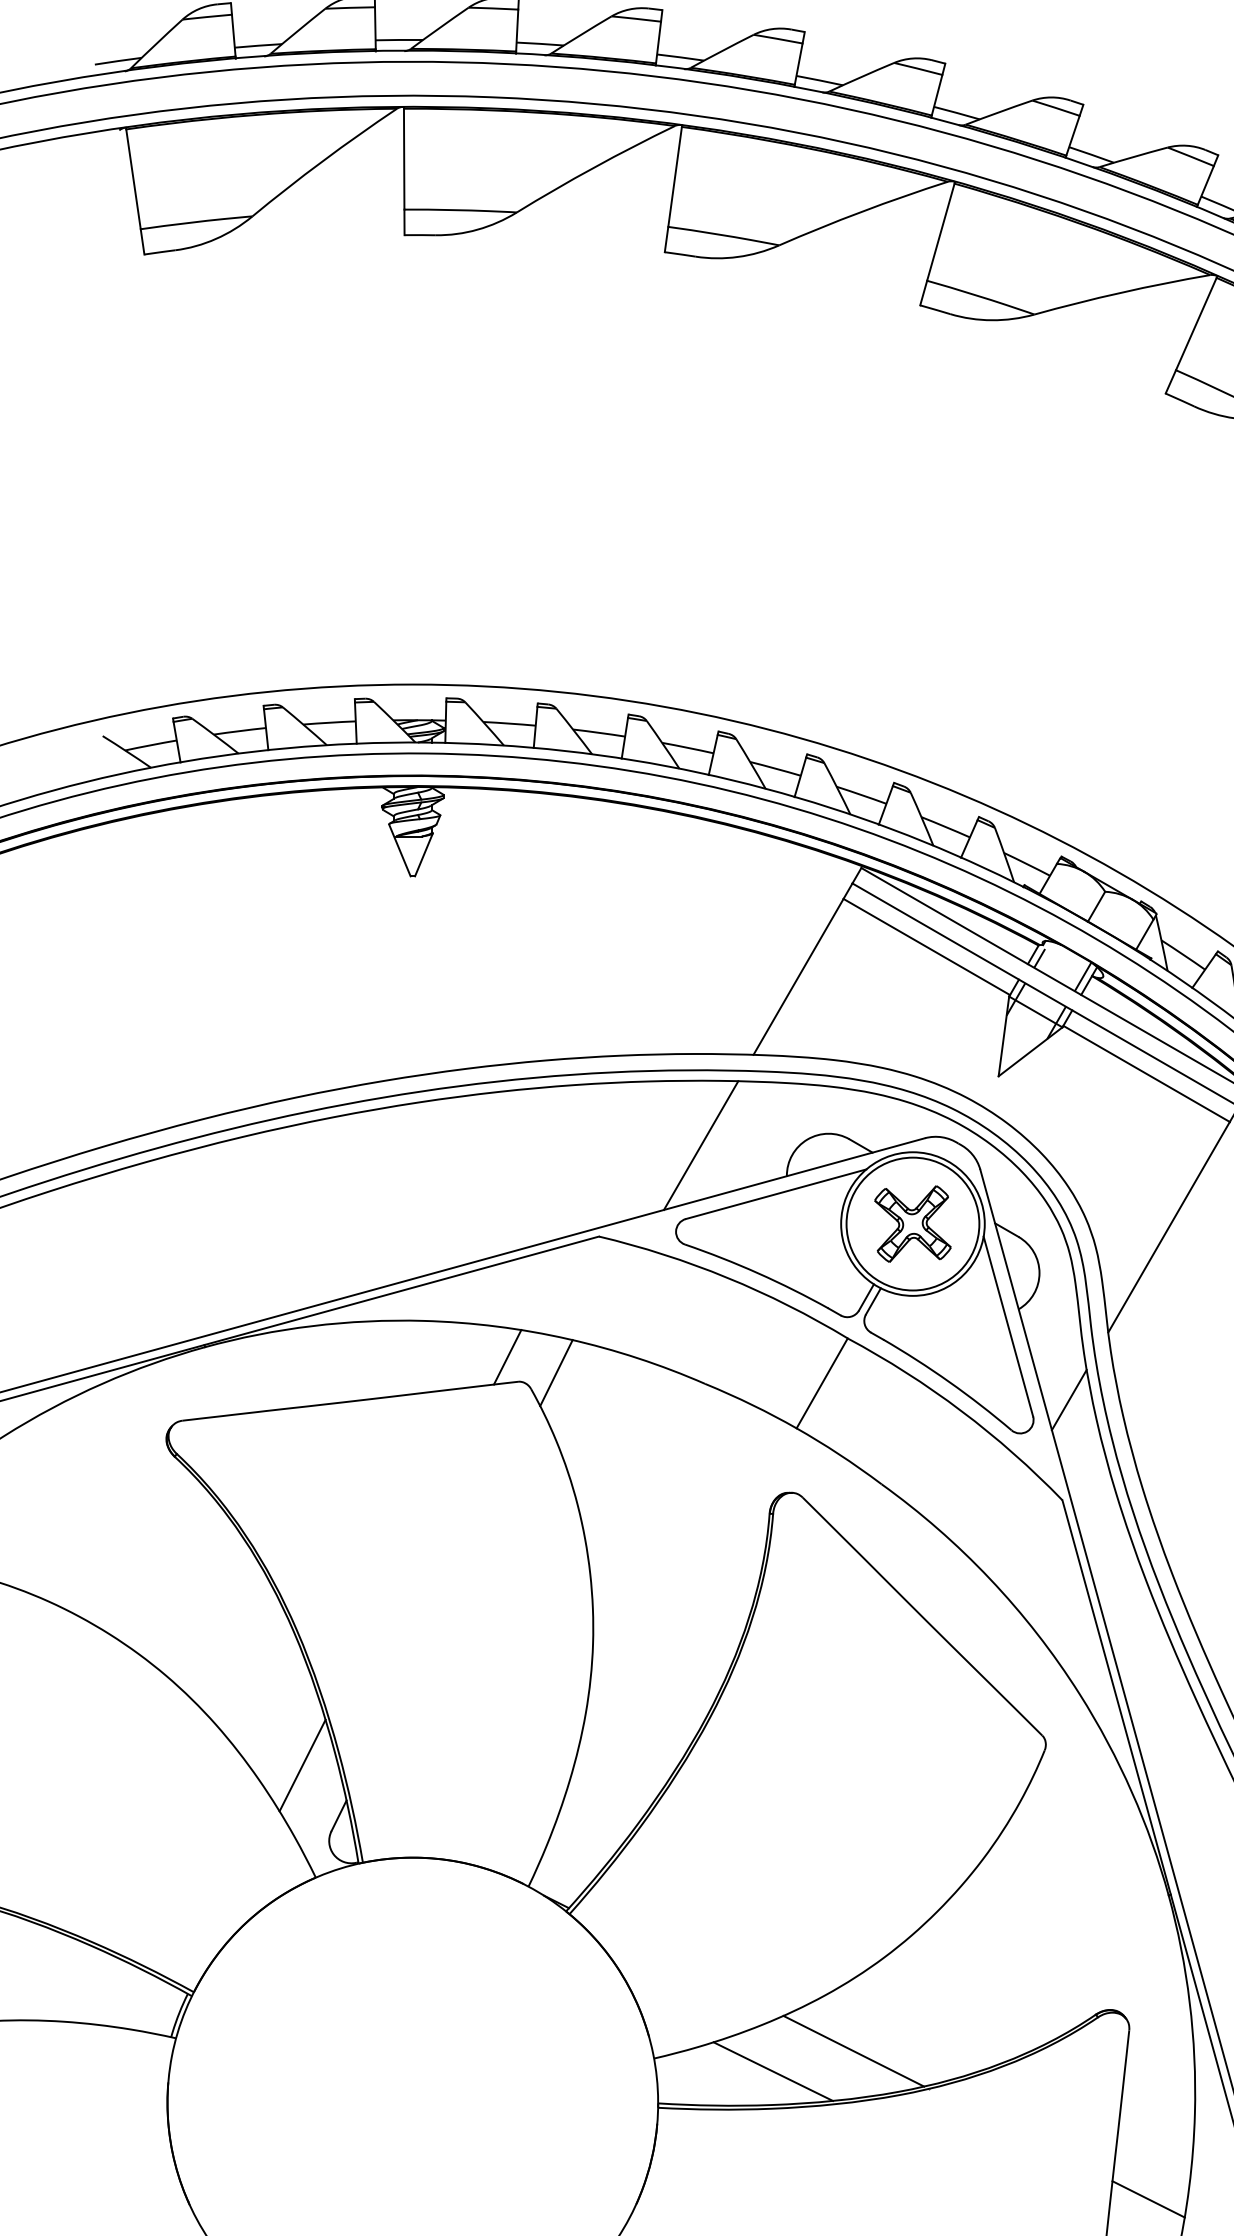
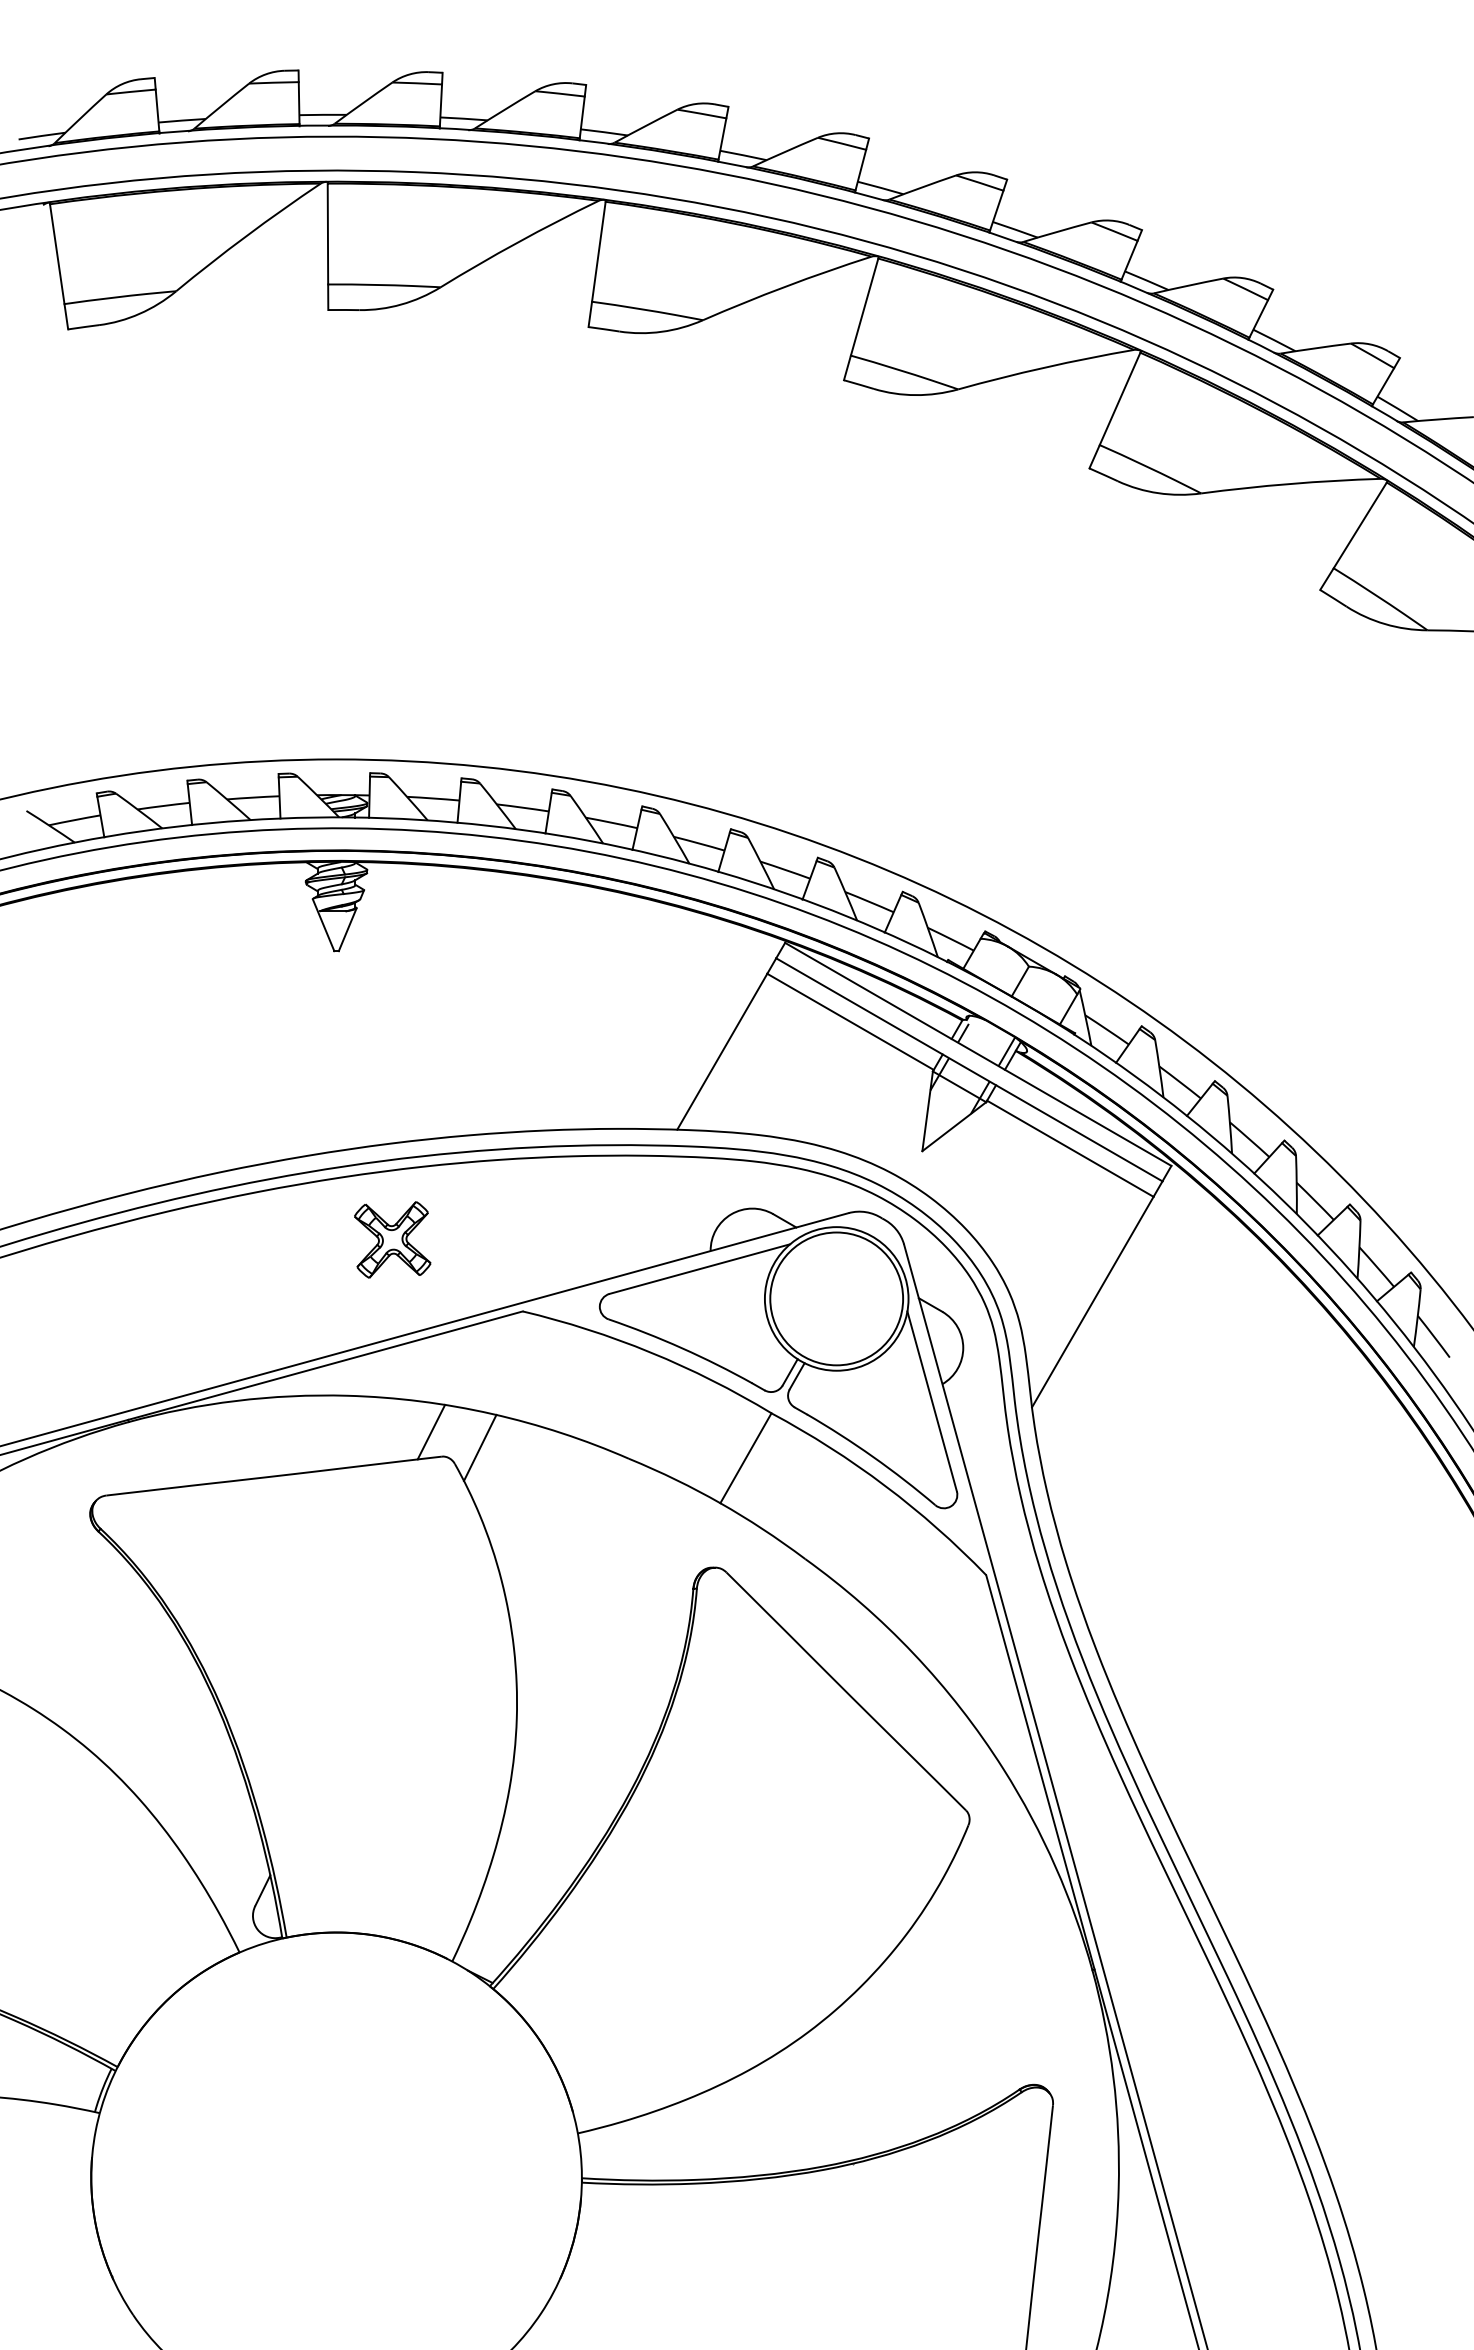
line: (700, 1145) -> (624, 1220), removed
part: (912, 1223) -> (392, 1239), moved
line: (1068, 1399) -> (992, 1474), removed
line: (302, 1765) -> (226, 1840), removed
line: (853, 2050) -> (777, 2125), removed
line: (772, 2071) -> (696, 2146), removed
line: (1148, 2199) -> (1072, 2274), removed

